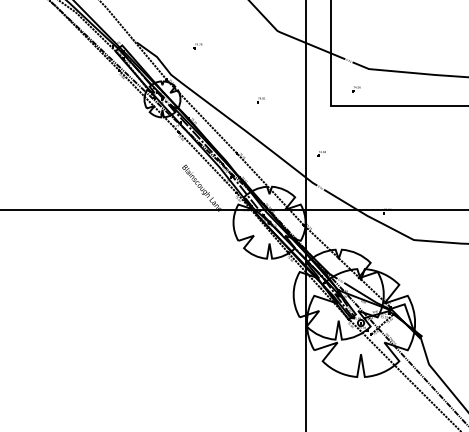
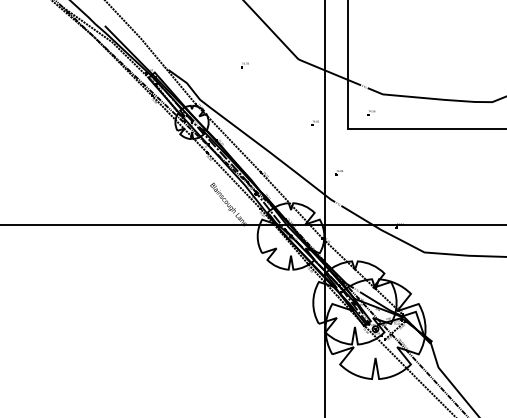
part: (197, 46) -> (244, 65), moved
part: (260, 99) -> (314, 122), moved

